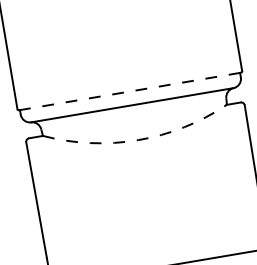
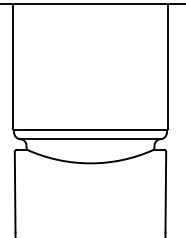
line: (129, 91) -> (90, 129), dashed -> solid
arc: (138, 140) -> (90, 163), dashed -> solid

